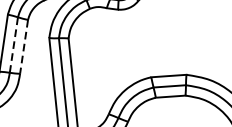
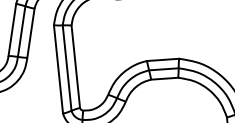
line: (13, 44) -> (21, 31), dashed -> solid
line: (23, 47) -> (30, 33), dashed -> solid

